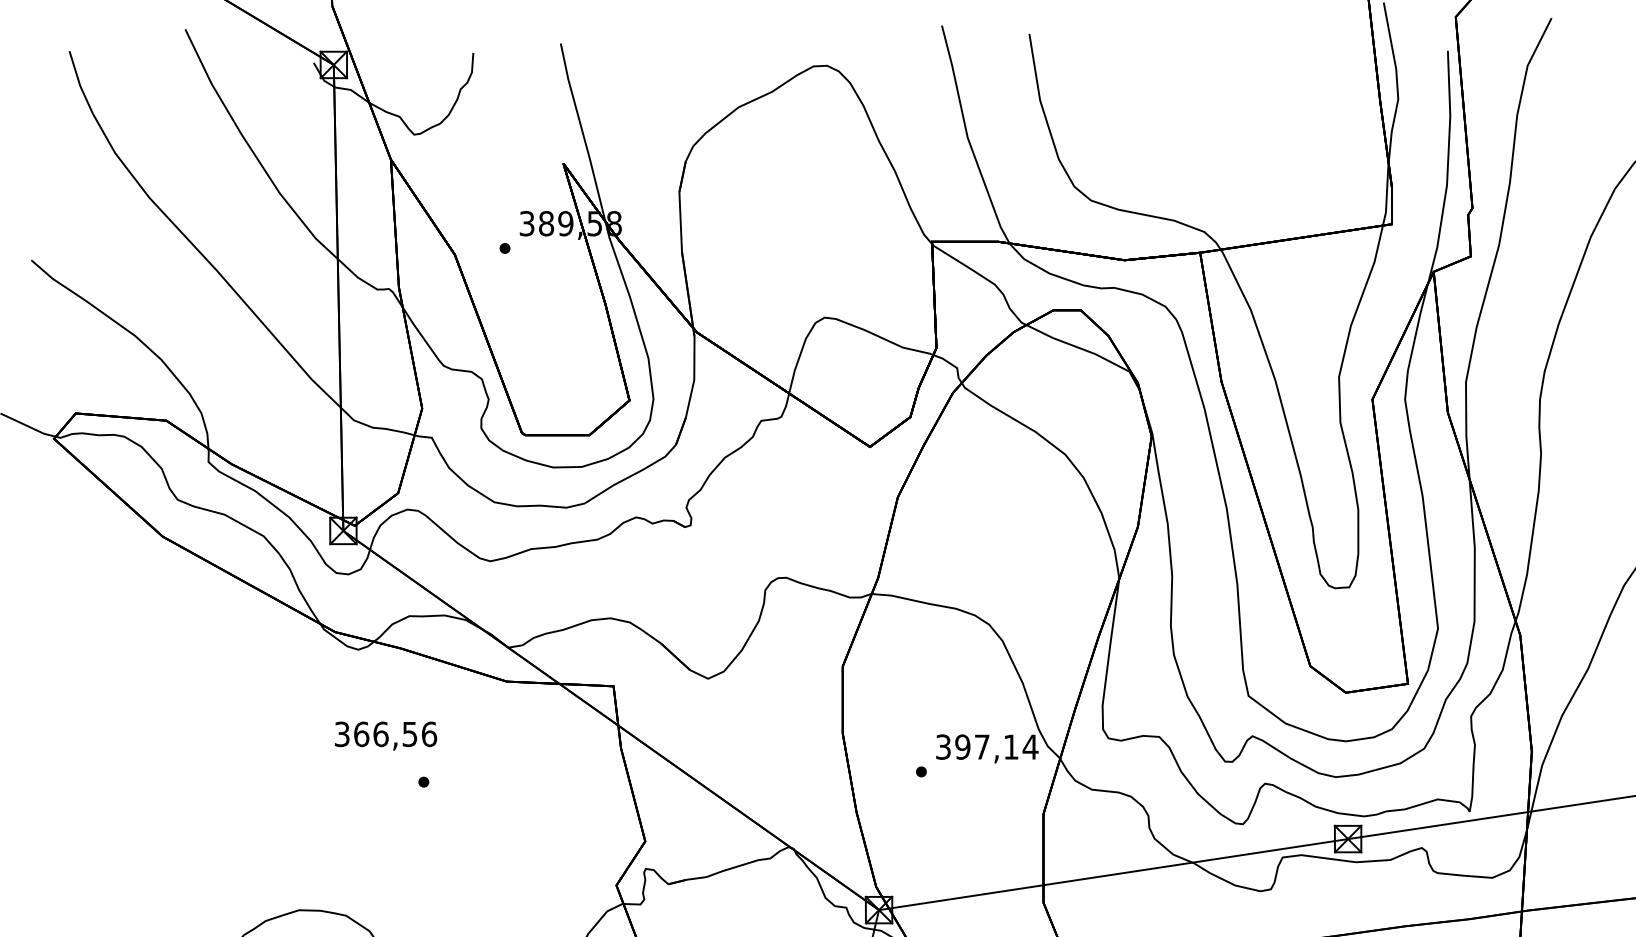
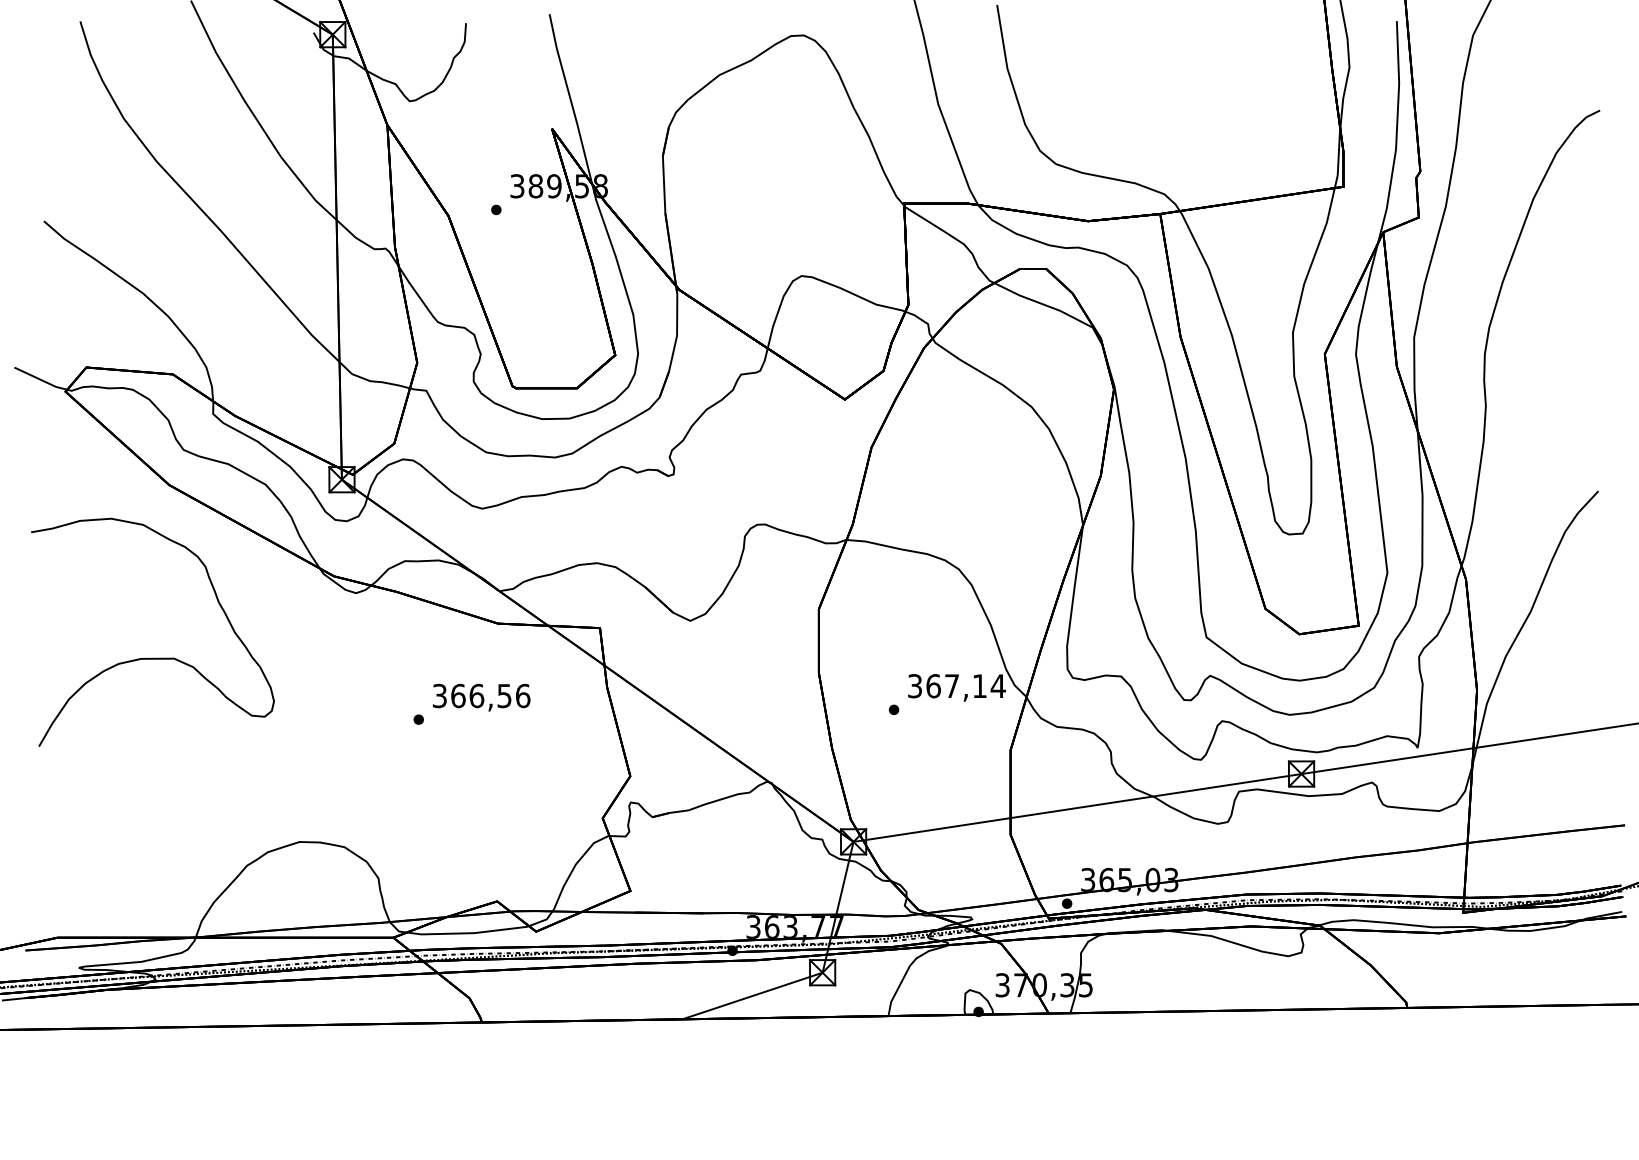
curve: (145, 717) -> (152, 657), added
text: (385, 735) -> (481, 697), moved
text: (962, 747) -> (933, 686), 397,14 -> 367,14

